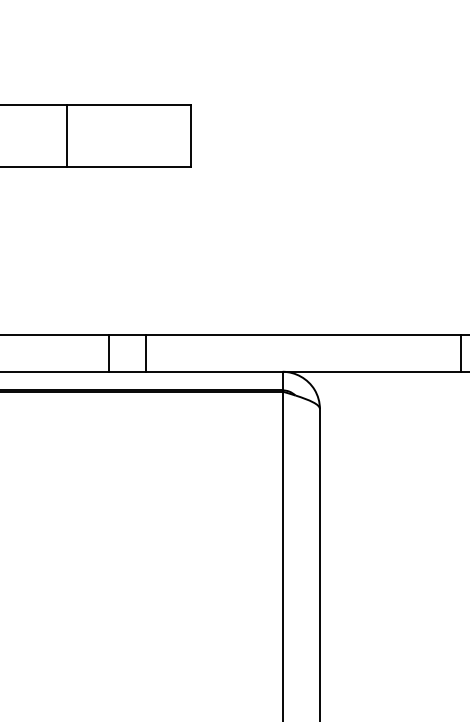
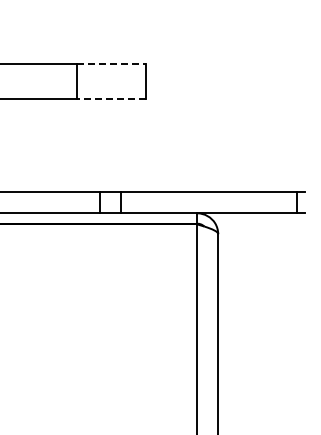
line: (129, 104) -> (111, 63), solid -> dashed
line: (129, 166) -> (111, 98), solid -> dashed

